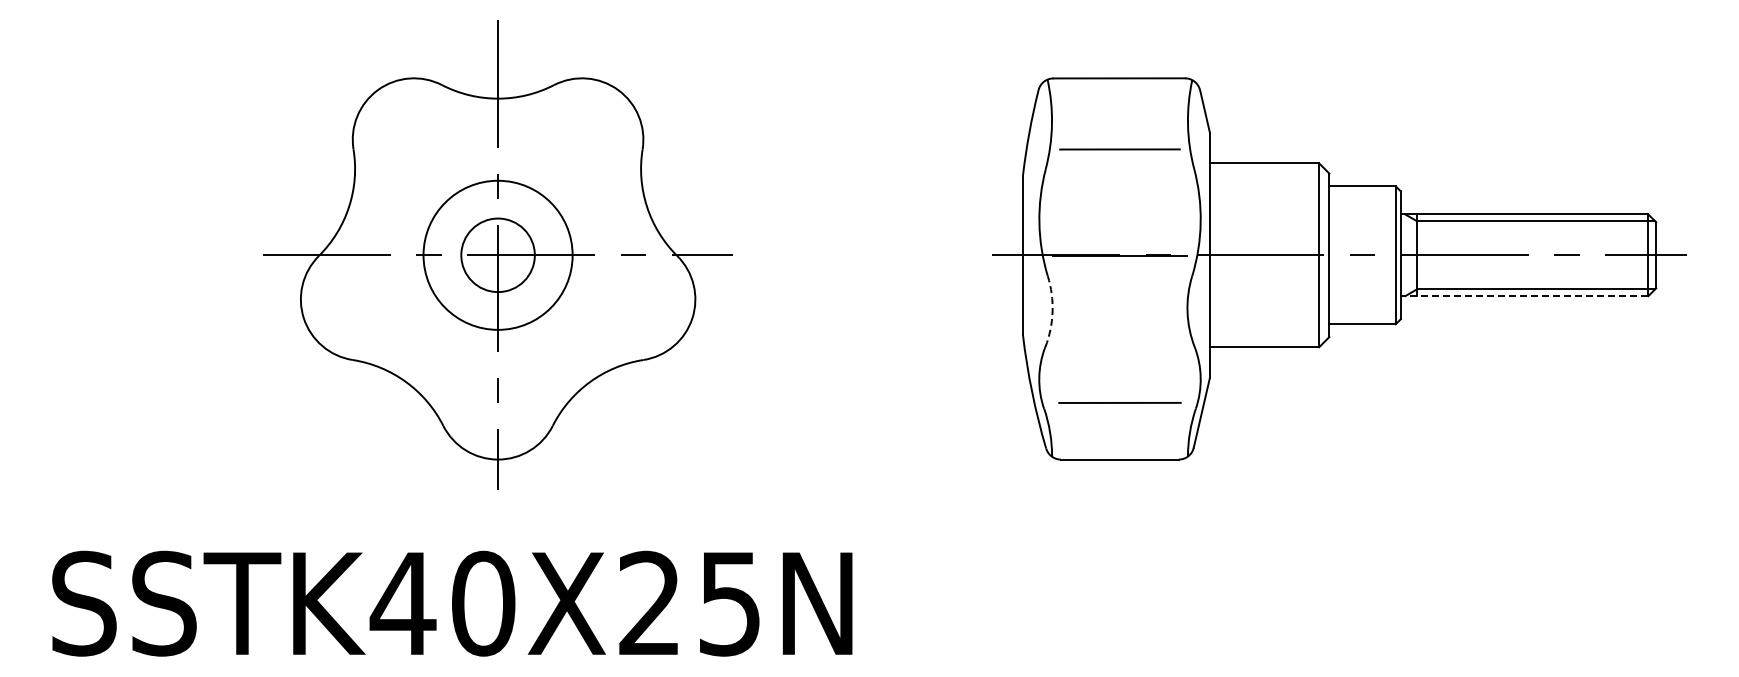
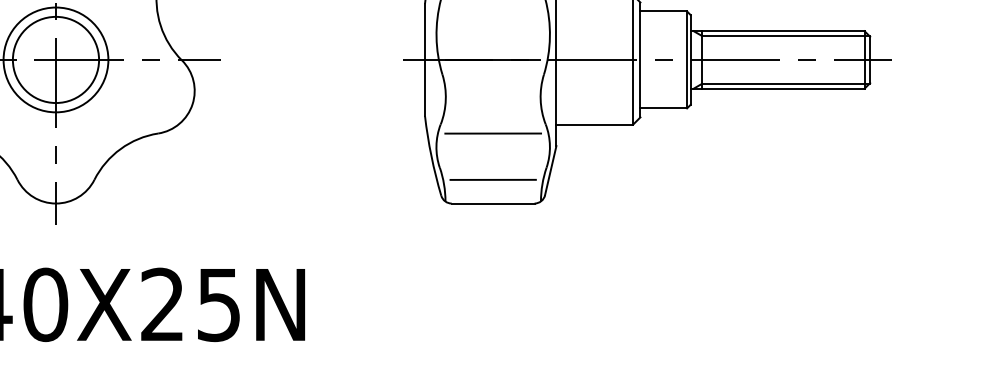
circle: (497, 255) -> (55, 60), size x1.67
line: (1524, 296) -> (777, 88), dashed -> solid
arc: (1052, 311) -> (445, 99), dashed -> solid
line: (1119, 359) -> (492, 133), added
line: (1119, 402) -> (492, 179), moved

